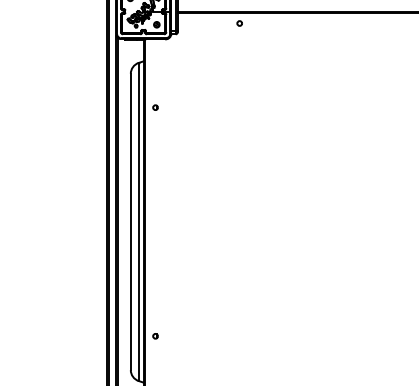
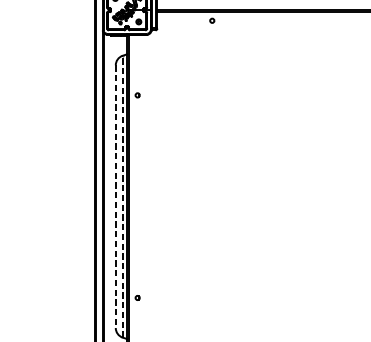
line: (138, 221) -> (122, 196), solid -> dashed
line: (130, 222) -> (115, 197), solid -> dashed

